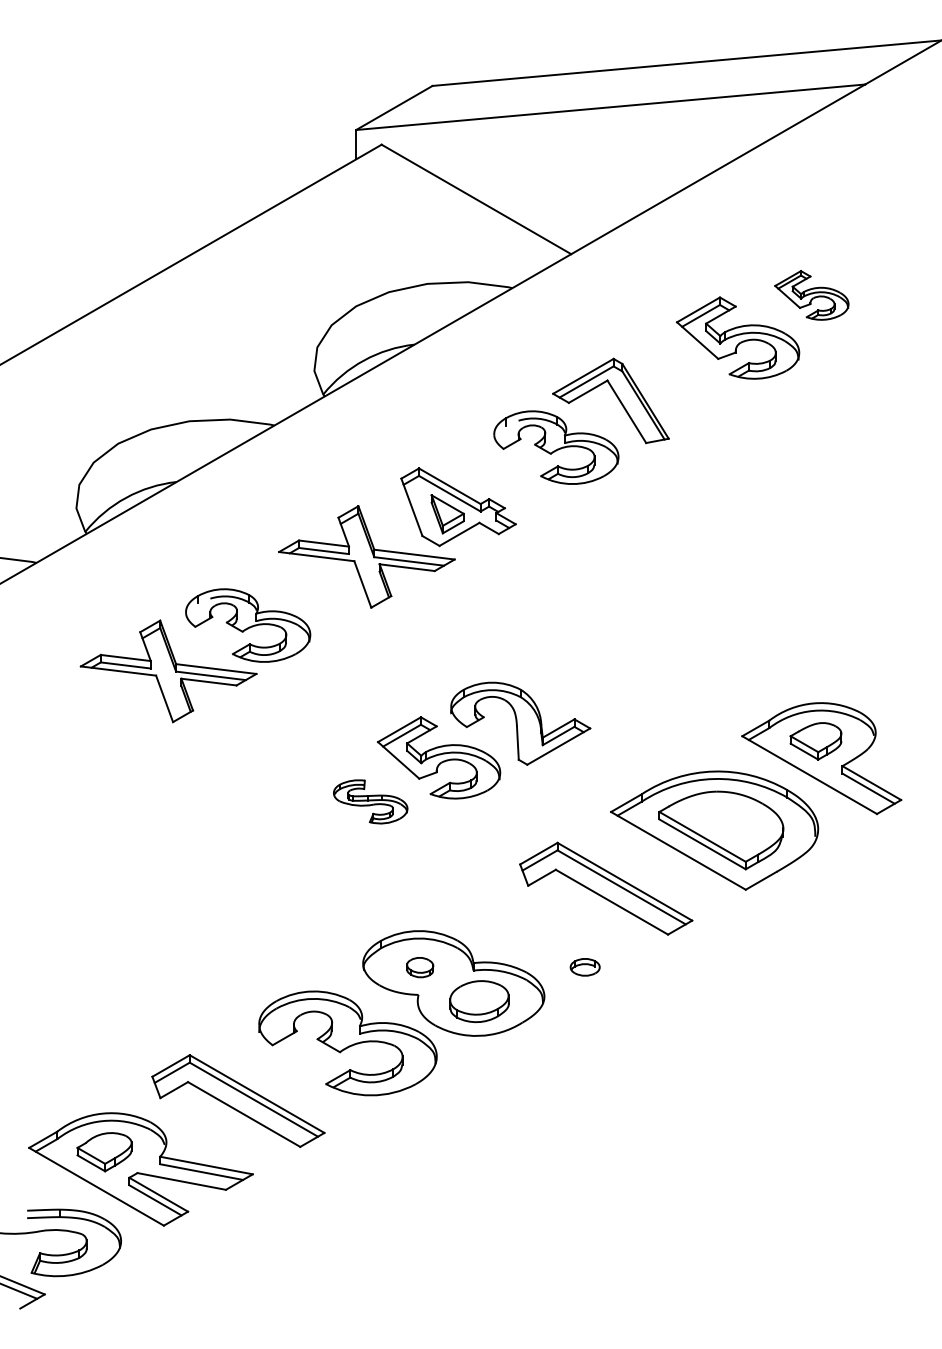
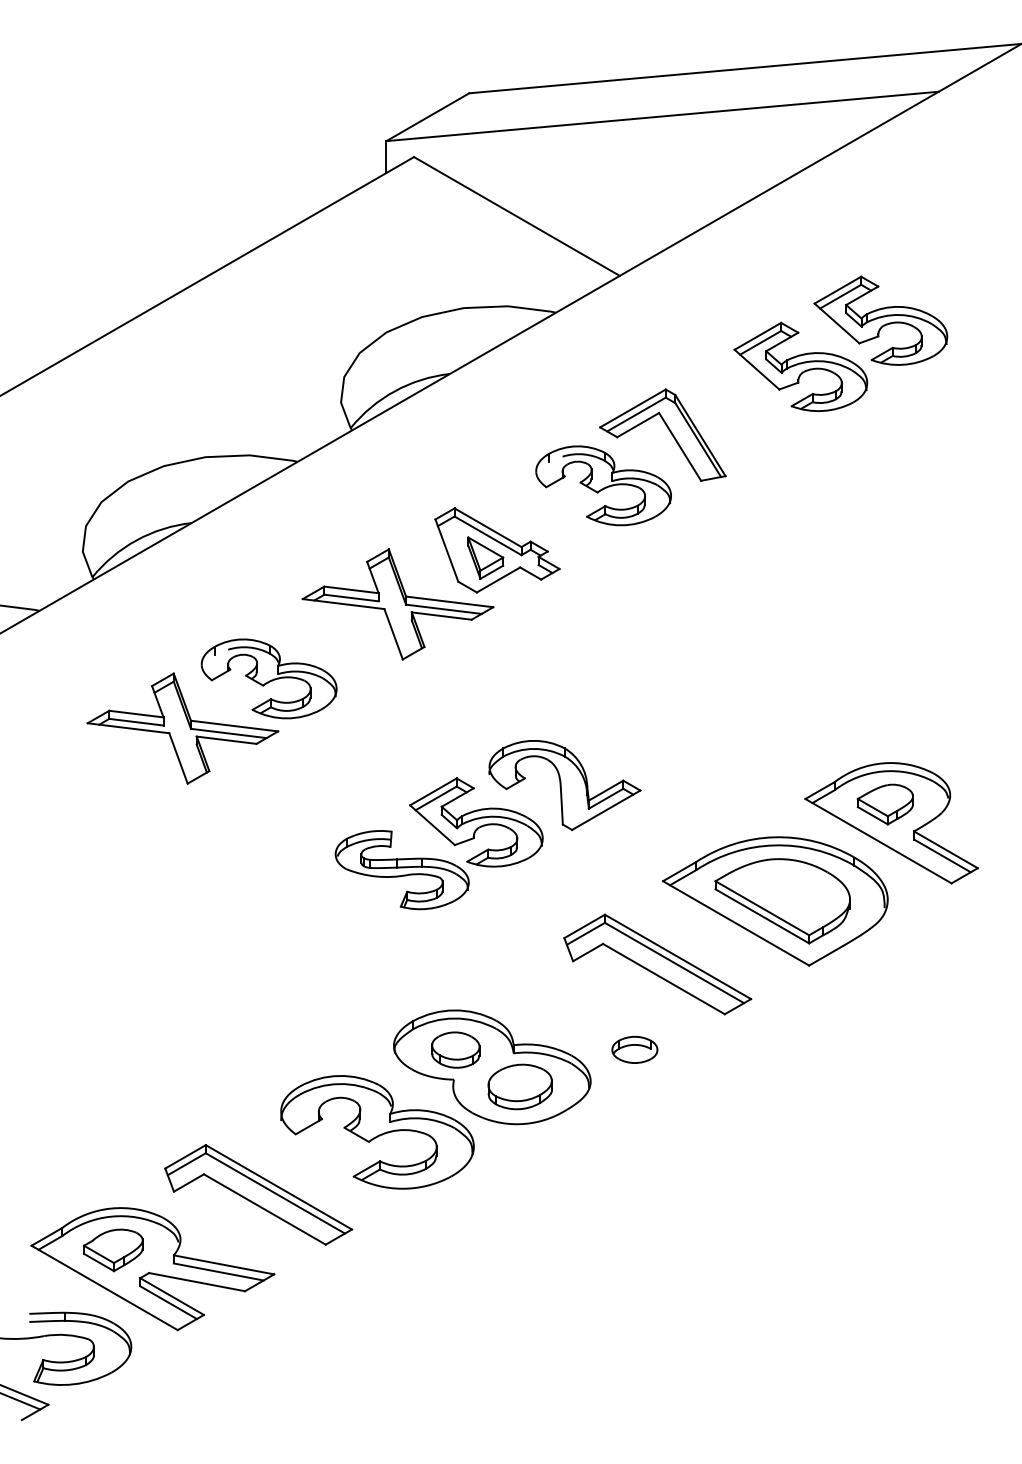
part: (811, 295) -> (880, 320), size x1.67
part: (370, 802) -> (401, 870), size x1.67
part: (419, 967) -> (455, 1049), size x1.67
part: (584, 967) -> (634, 1049), size x1.43

